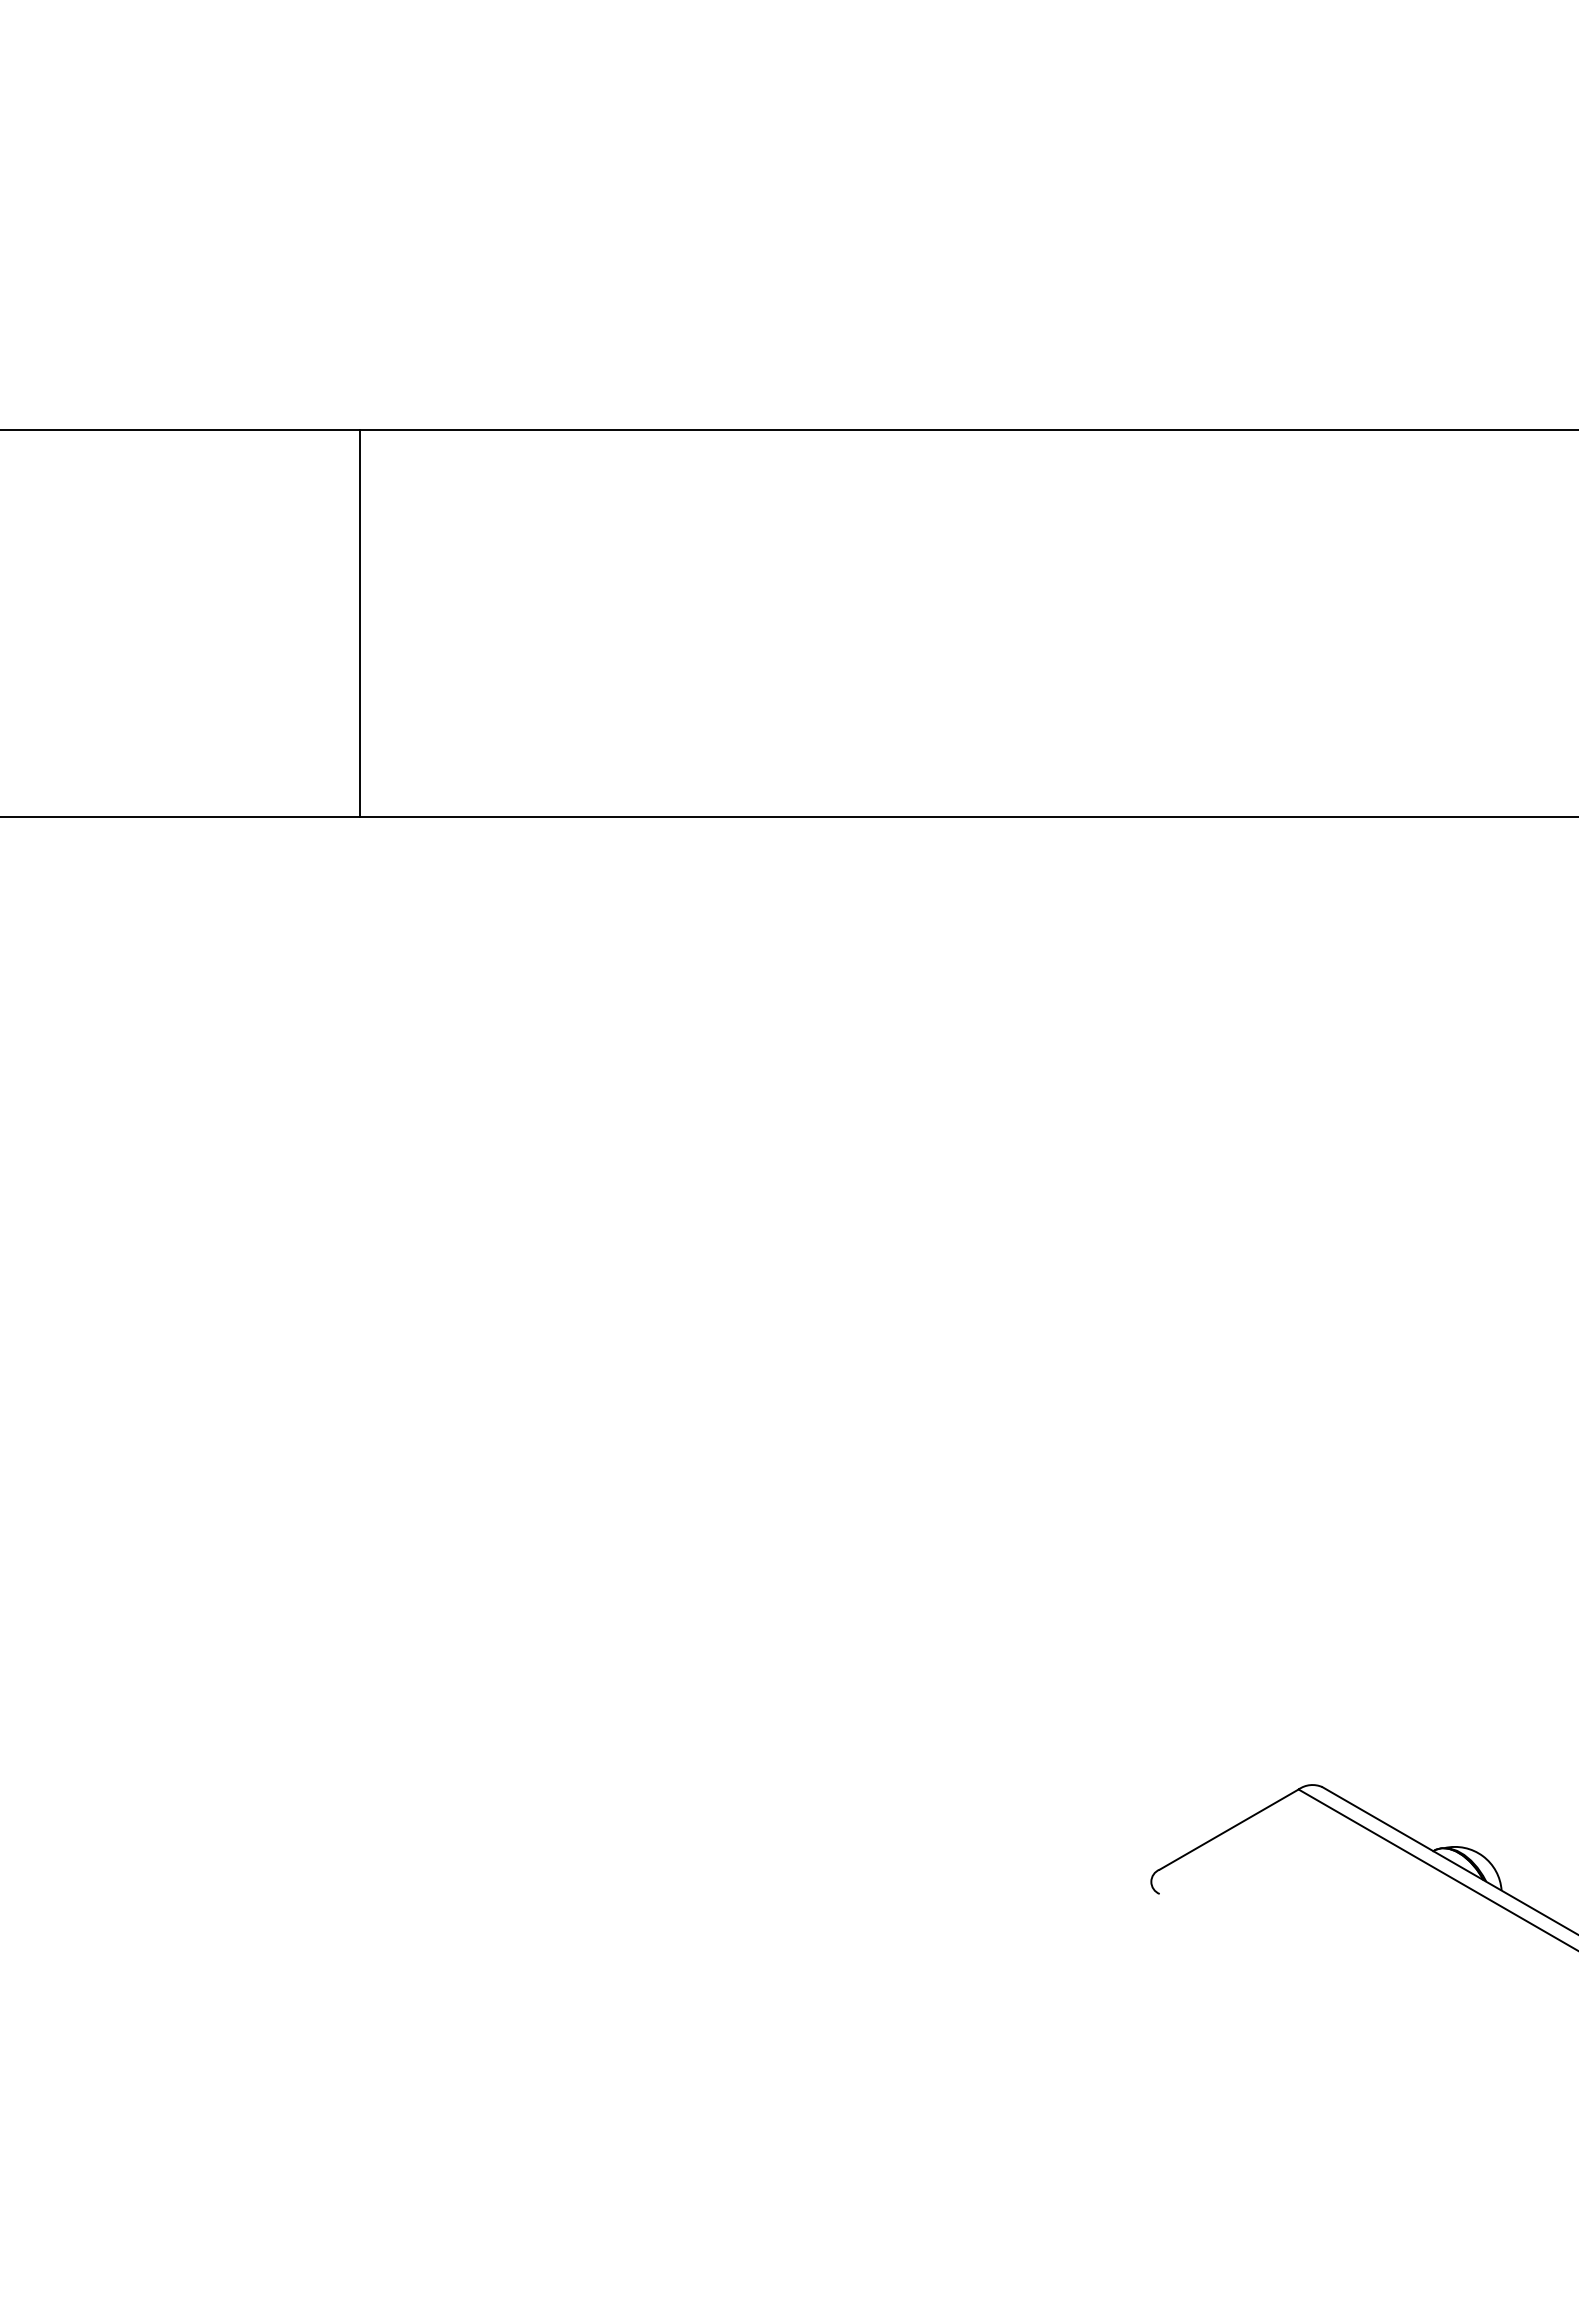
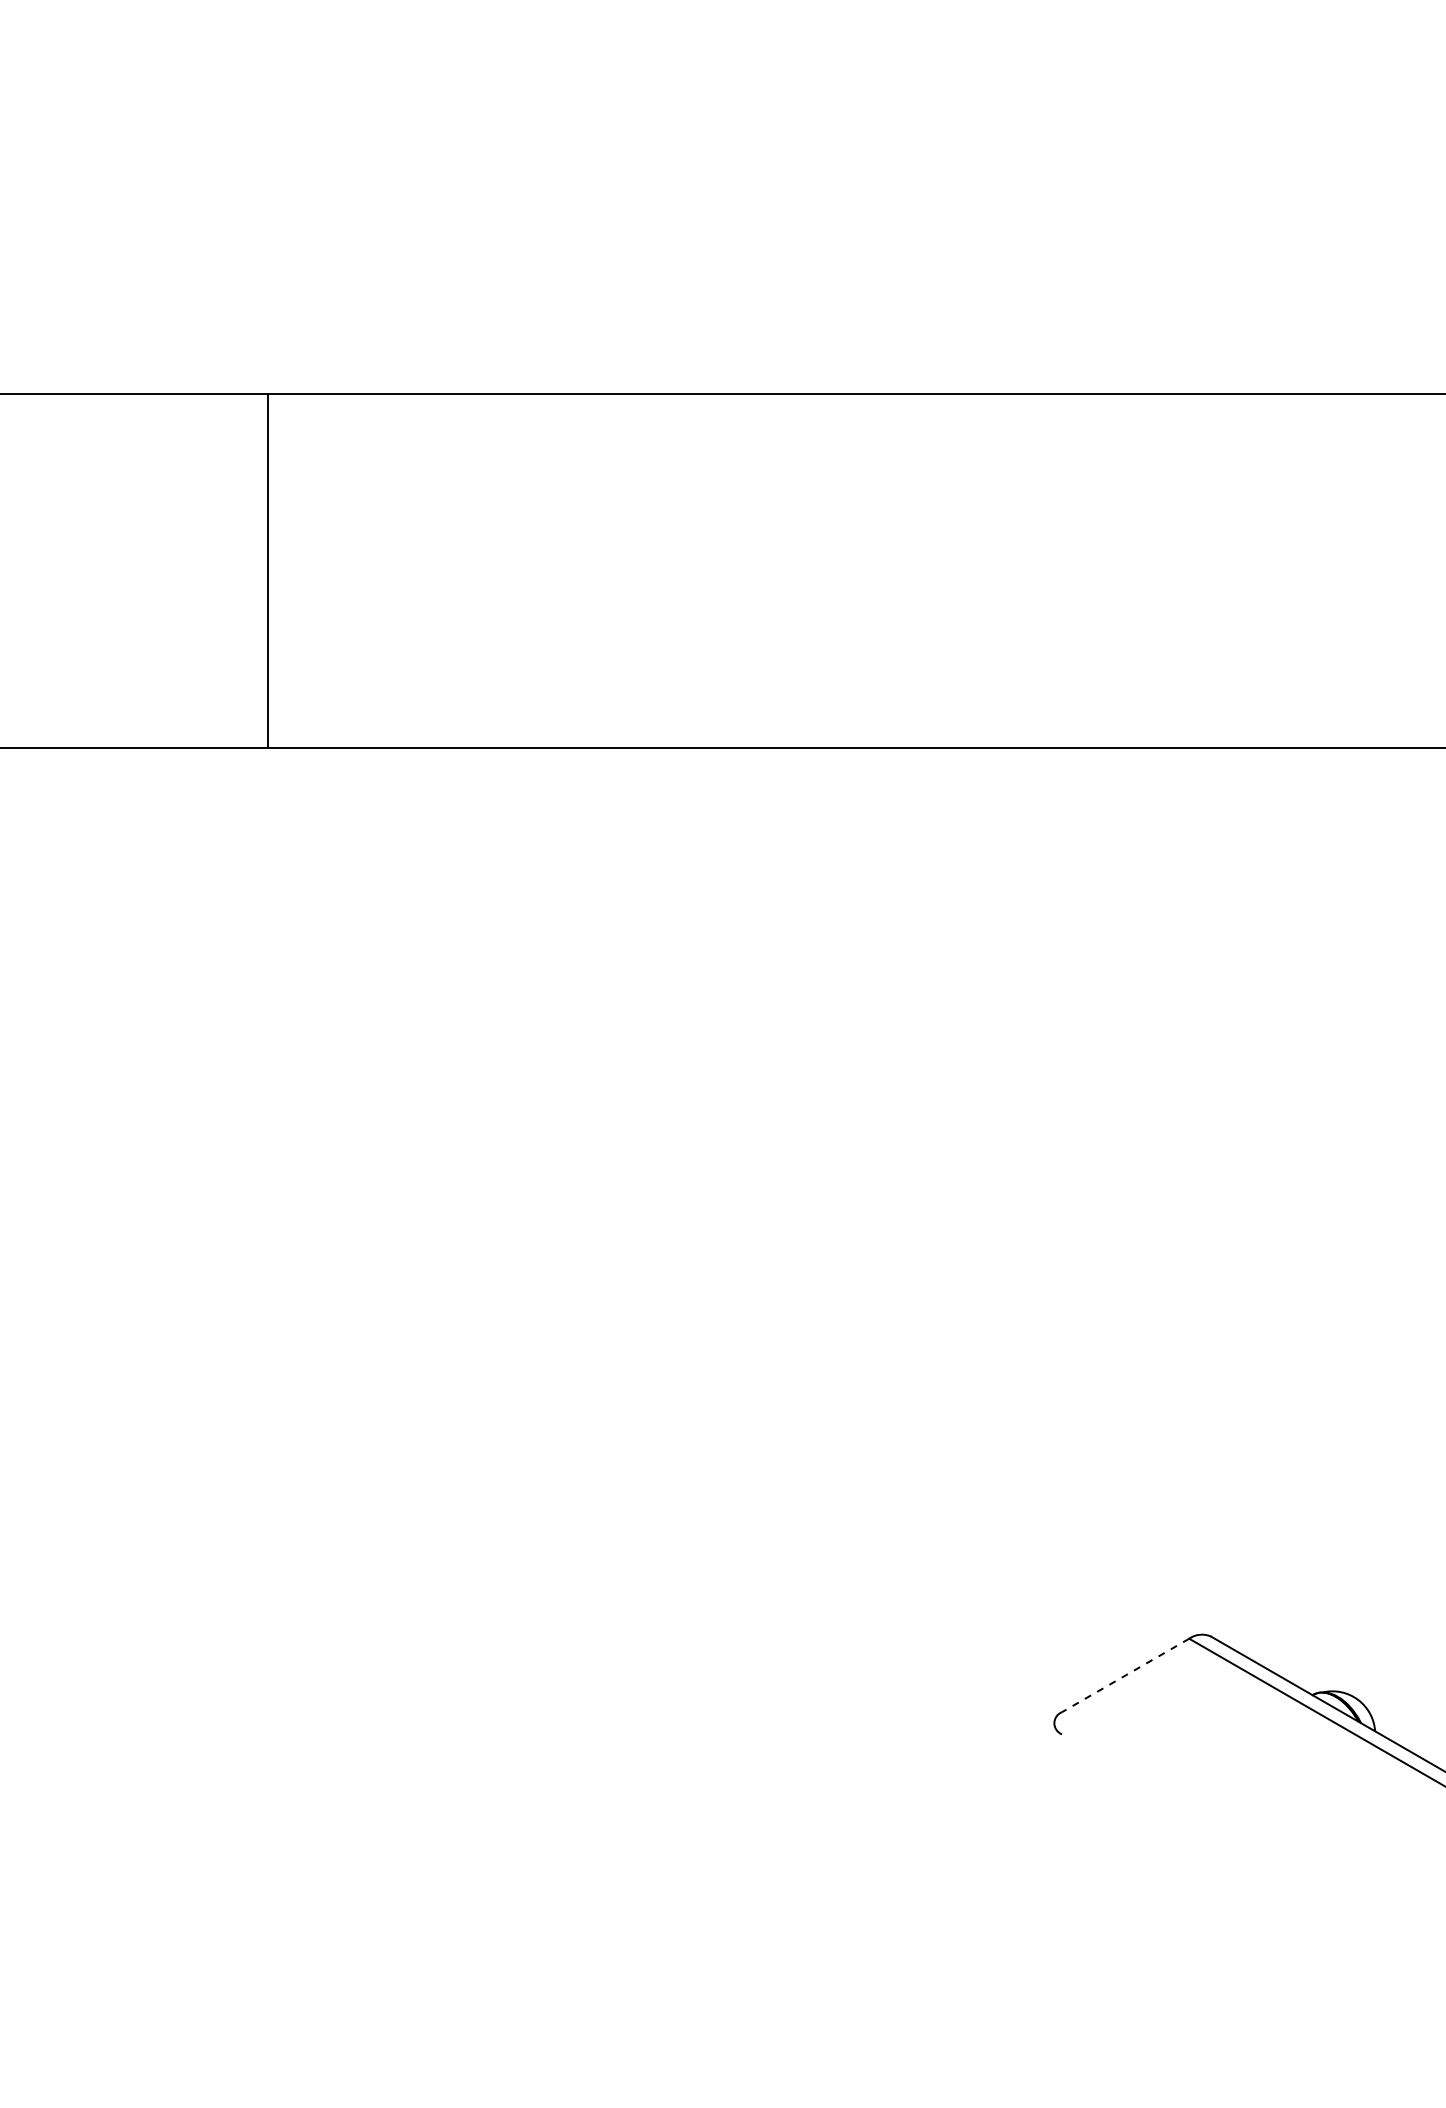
line: (360, 623) -> (267, 570), moved
line: (1228, 1829) -> (1125, 1675), solid -> dashed

